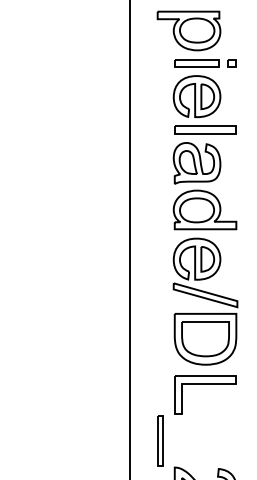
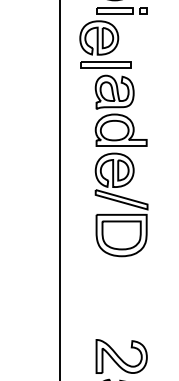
part: (204, 104) -> (105, 44), moved
part: (205, 384) -> (121, 272), removed
part: (160, 440) -> (84, 317), removed

